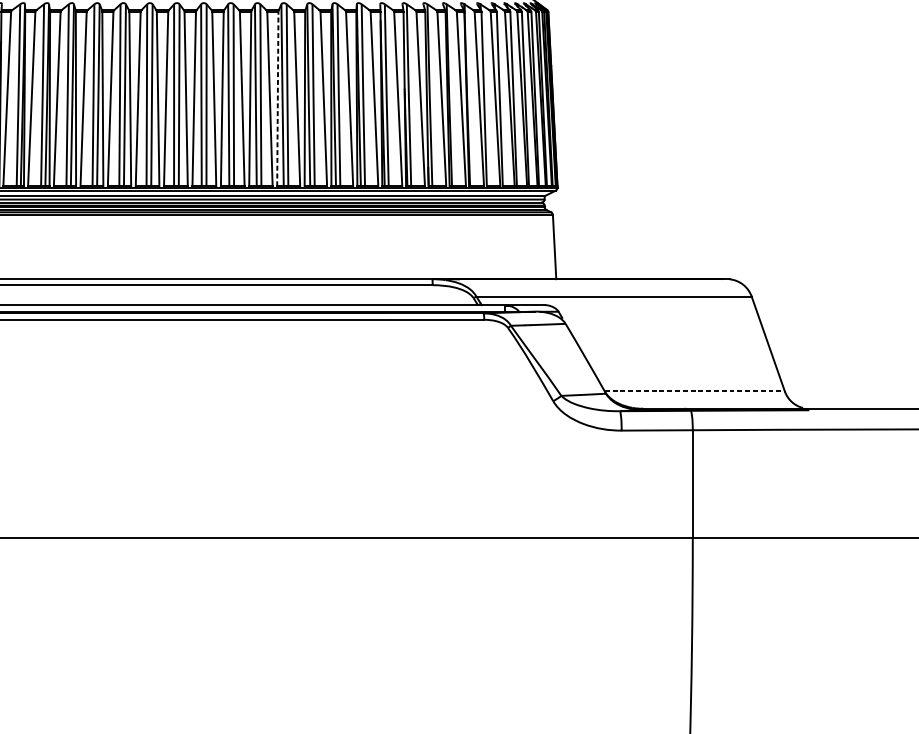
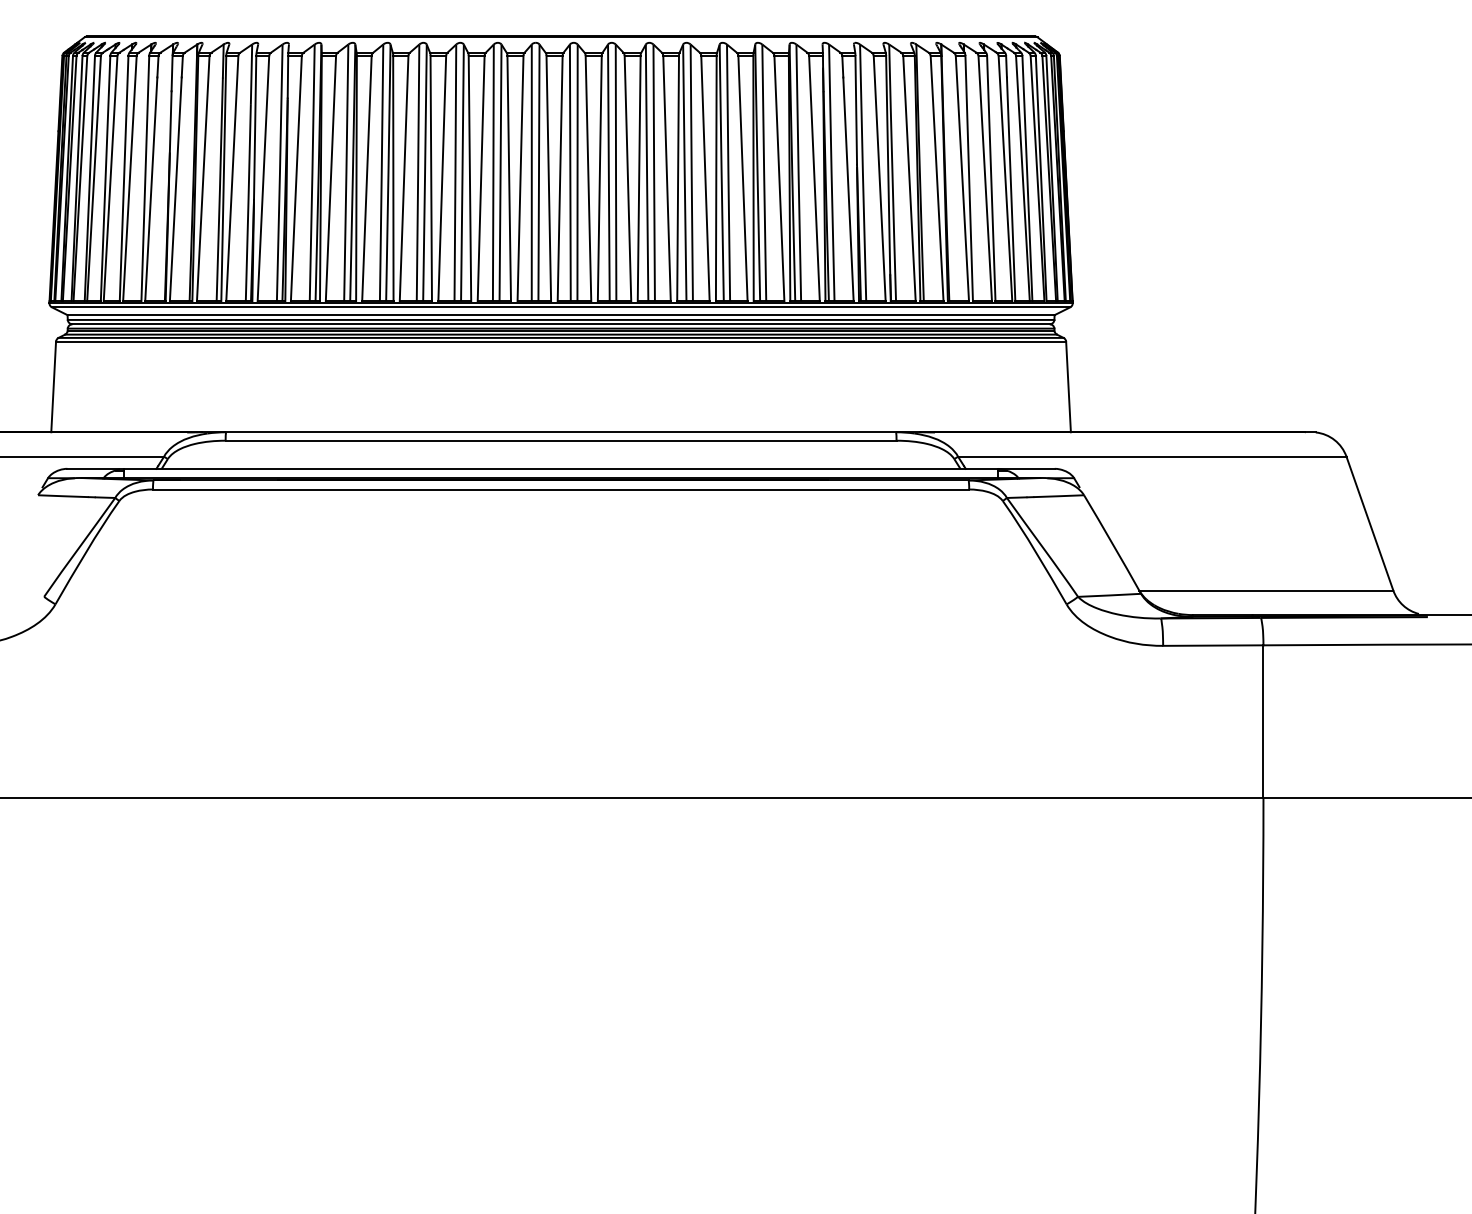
line: (278, 99) -> (678, 178), dashed -> solid
line: (694, 391) -> (1266, 590), dashed -> solid

